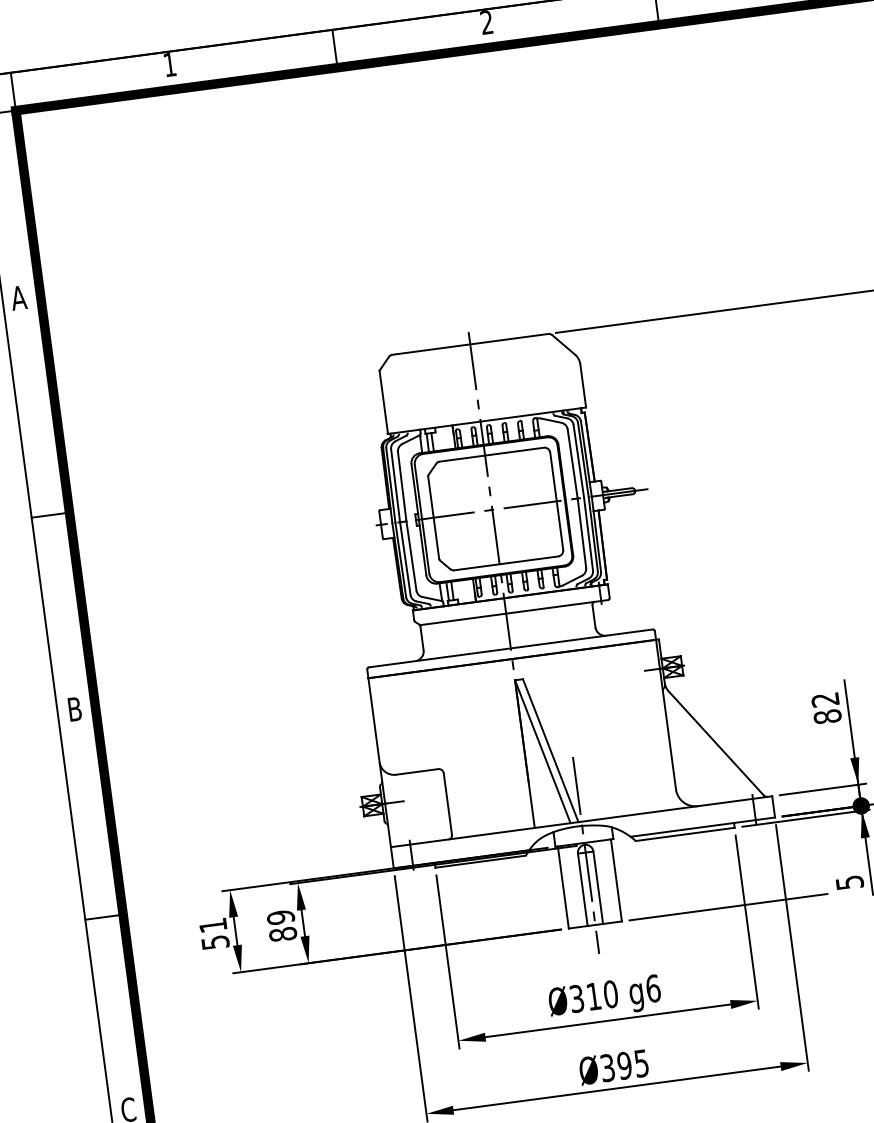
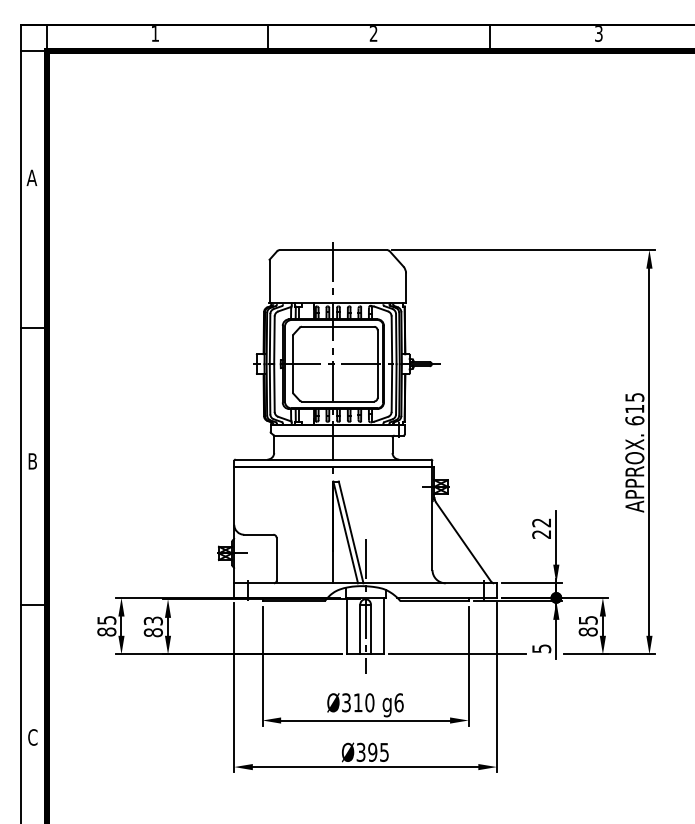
text: (827, 716) -> (541, 534), 82 -> 22
text: (280, 916) -> (153, 620), 89 -> 83
text: (213, 934) -> (106, 626), 51 -> 85

